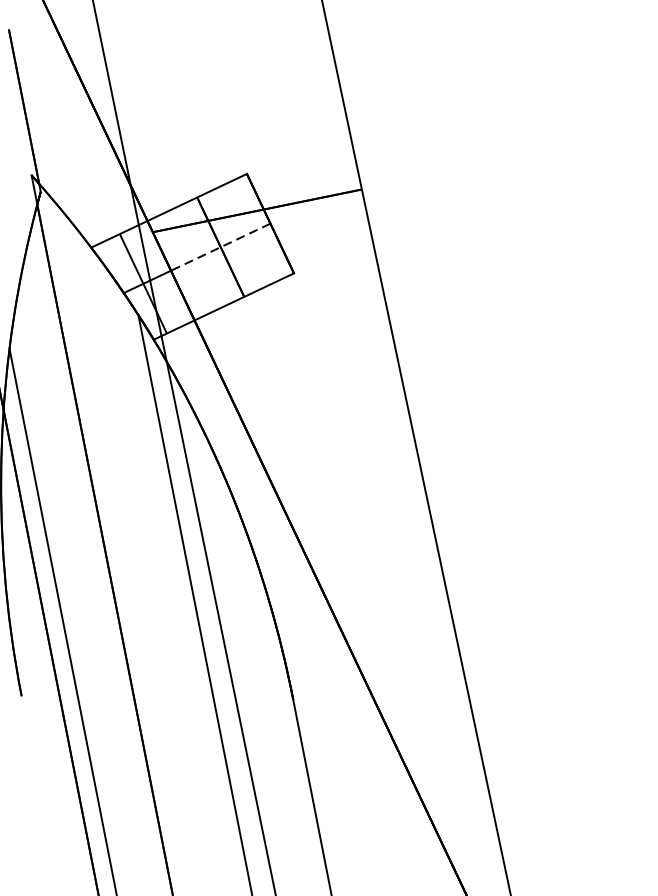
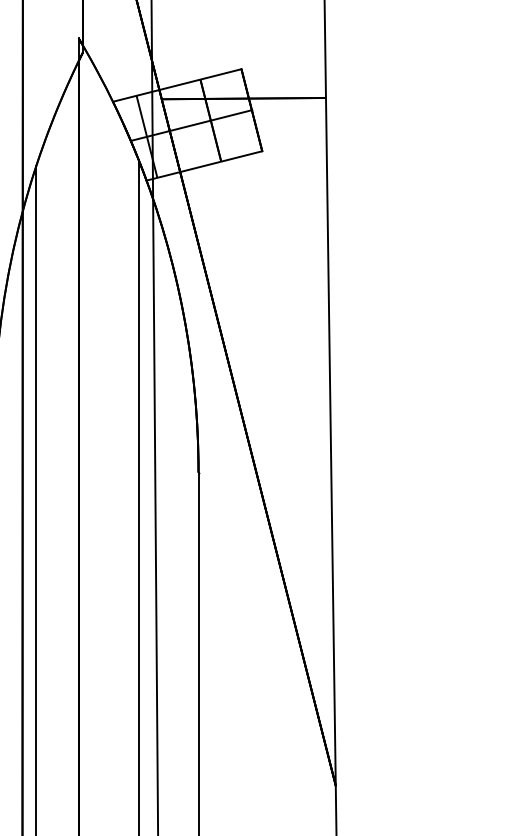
line: (220, 247) -> (210, 120), dashed -> solid

